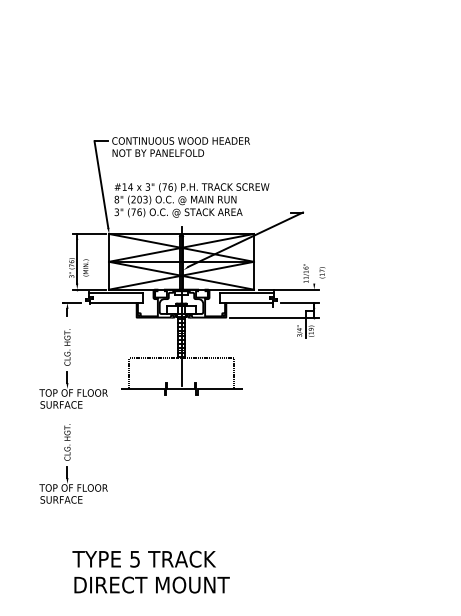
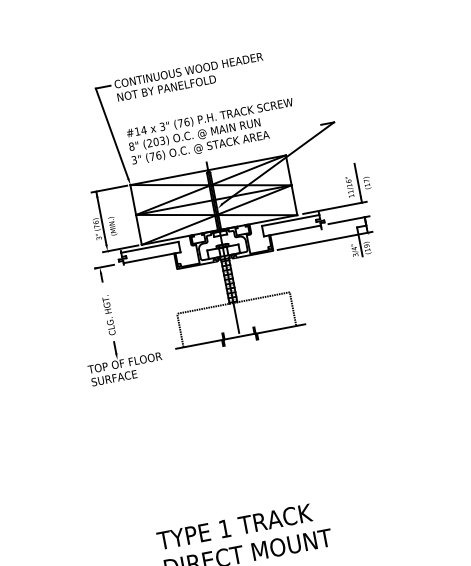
line: (314, 271) -> (358, 183), added
part: (73, 463) -> (139, 438), removed
text: (134, 559) -> (224, 529), 5 -> 1

